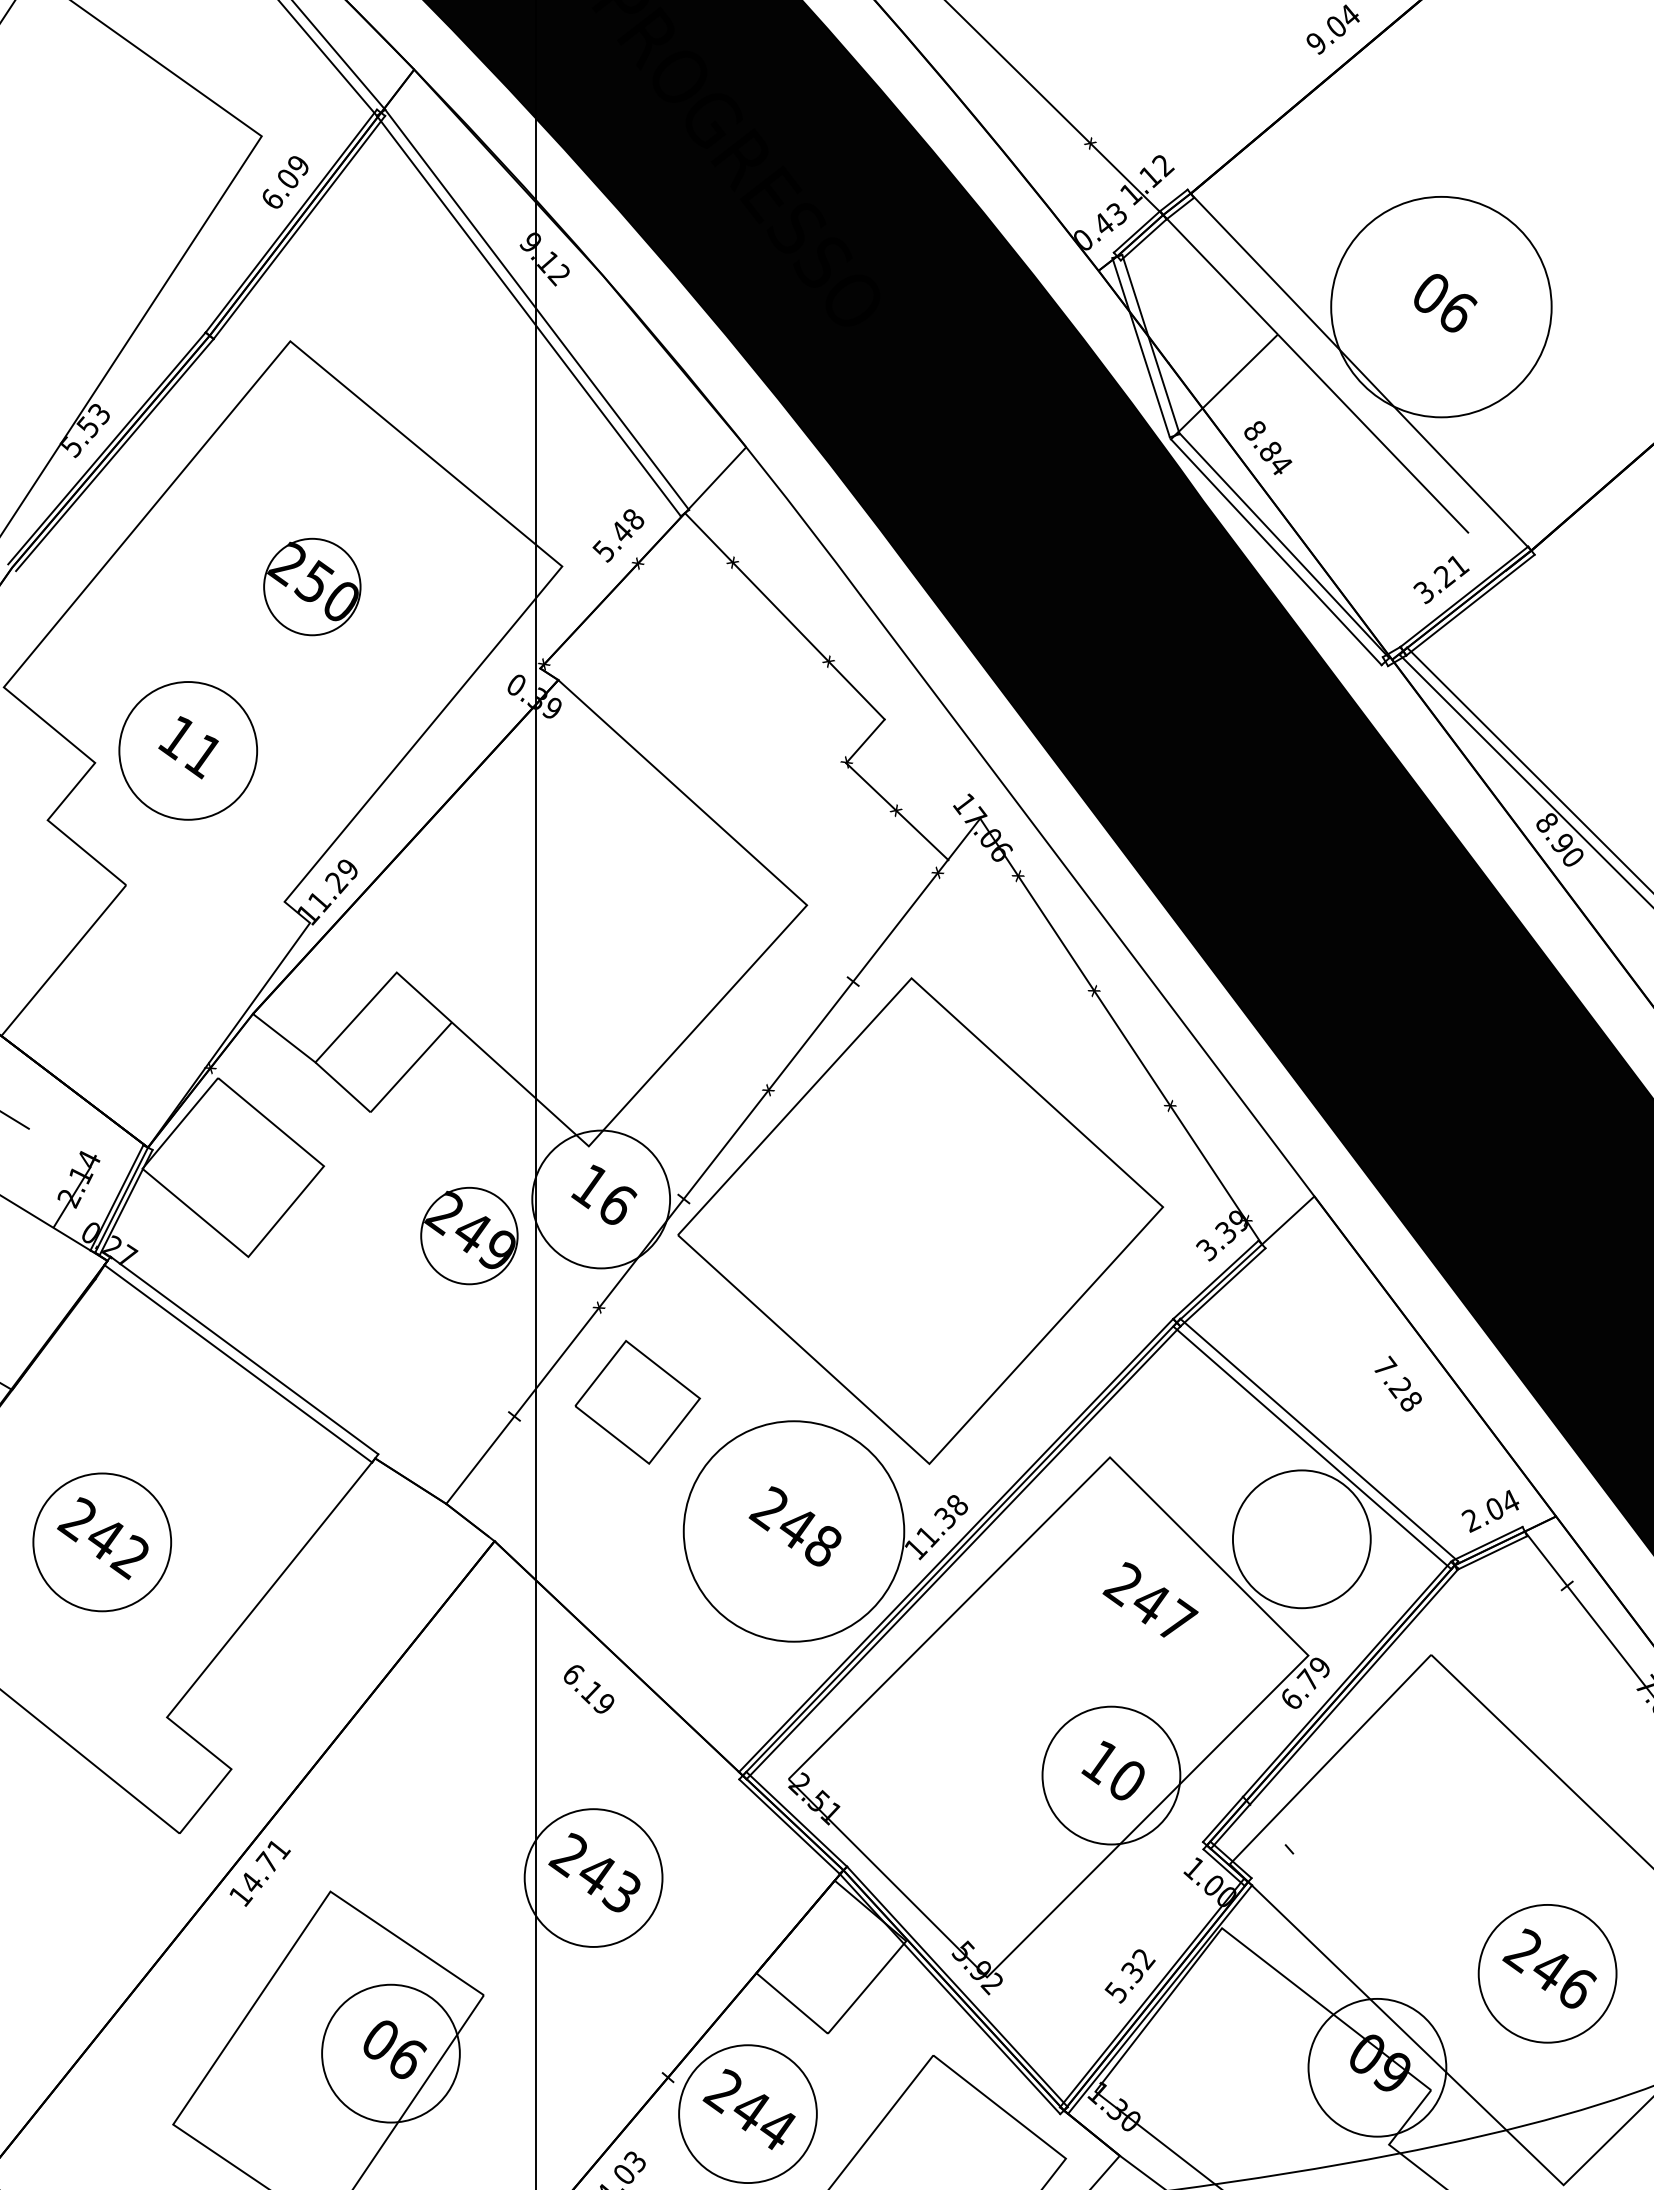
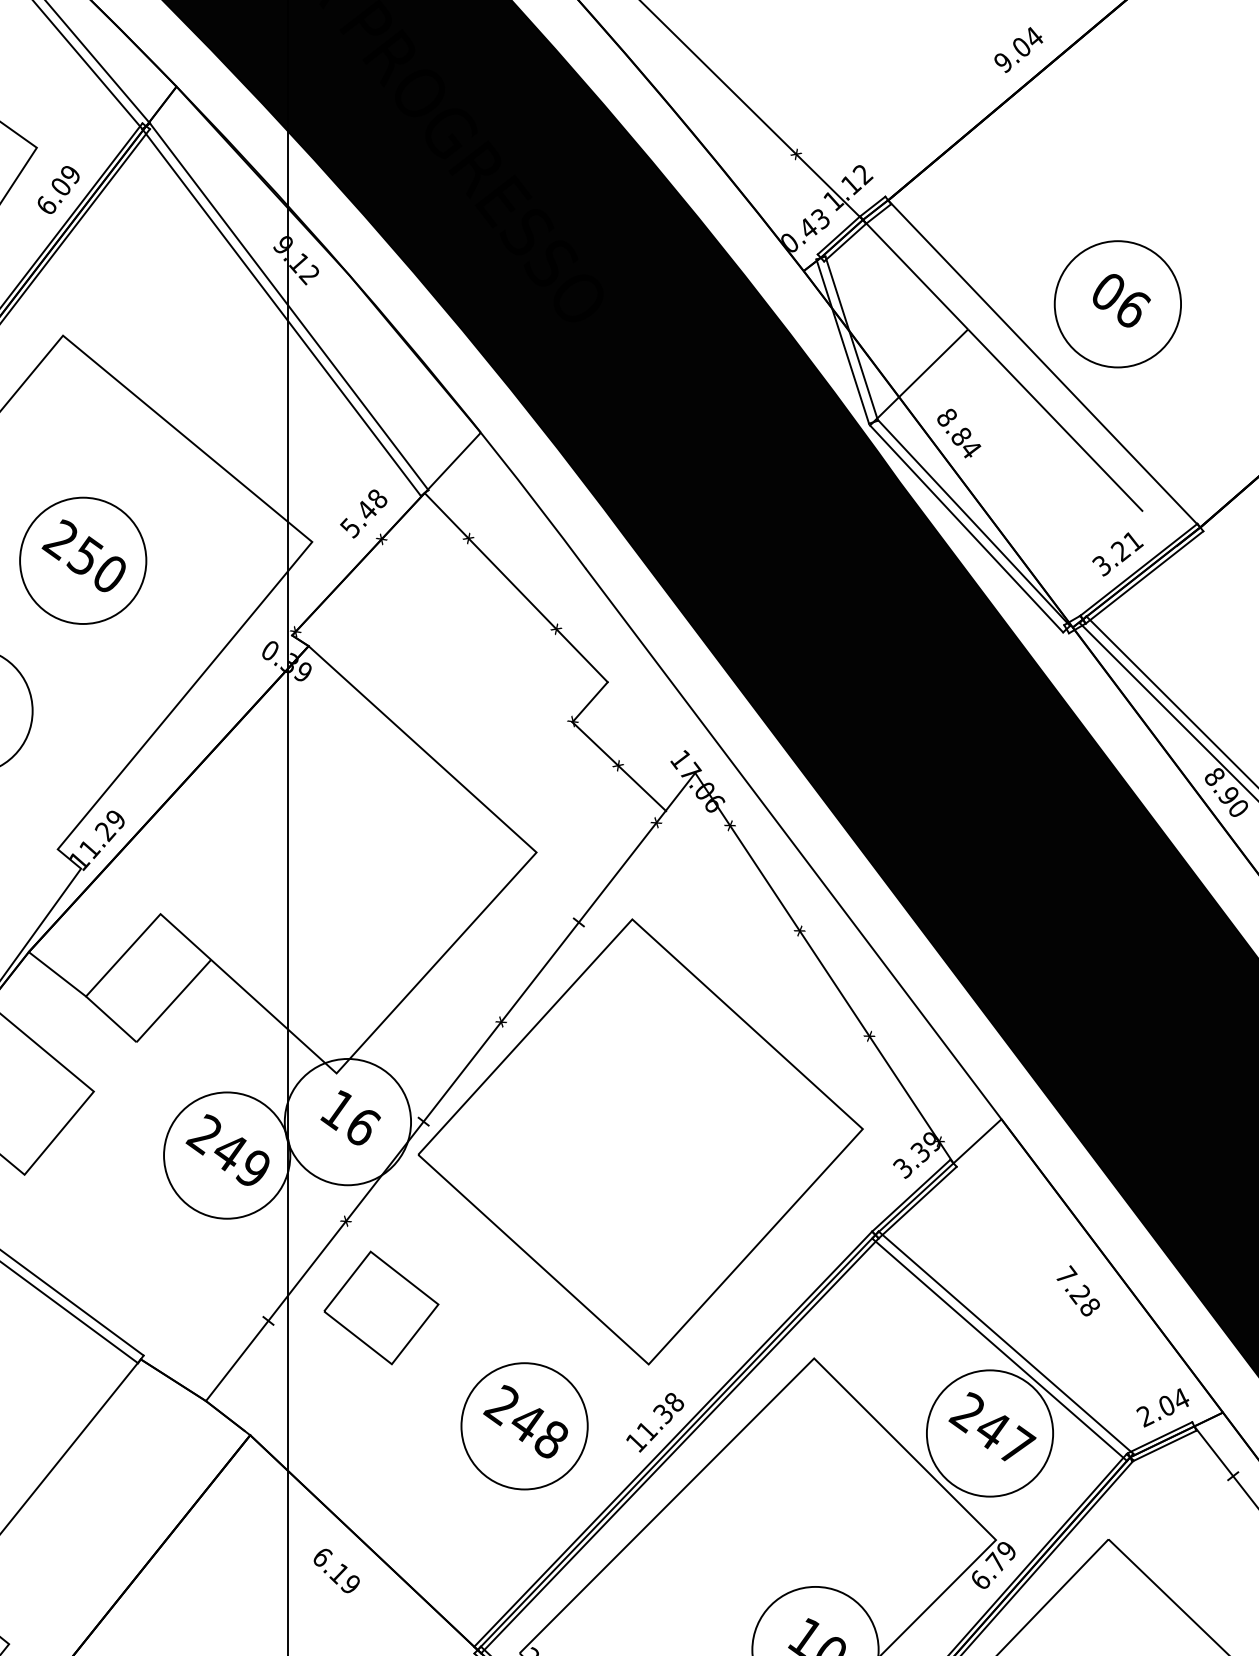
circle: (1441, 307) -> (1117, 304), size x0.62
circle: (312, 586) -> (83, 560), size x1.43
circle: (469, 1235) -> (227, 1155), size x1.43
circle: (793, 1531) -> (524, 1426), size x0.62
text: (1150, 1599) -> (992, 1426), moved

